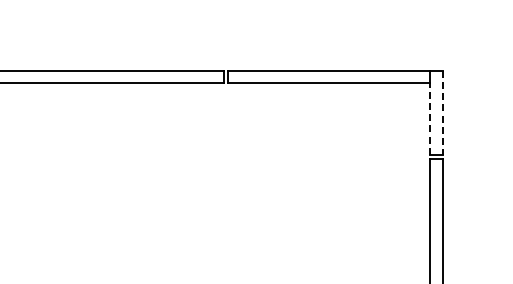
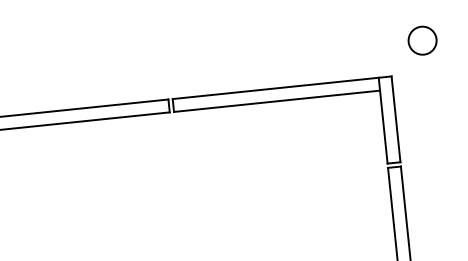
circle: (475, 38) -> (421, 40), added
line: (442, 113) -> (395, 120), dashed -> solid
line: (430, 119) -> (384, 127), dashed -> solid

